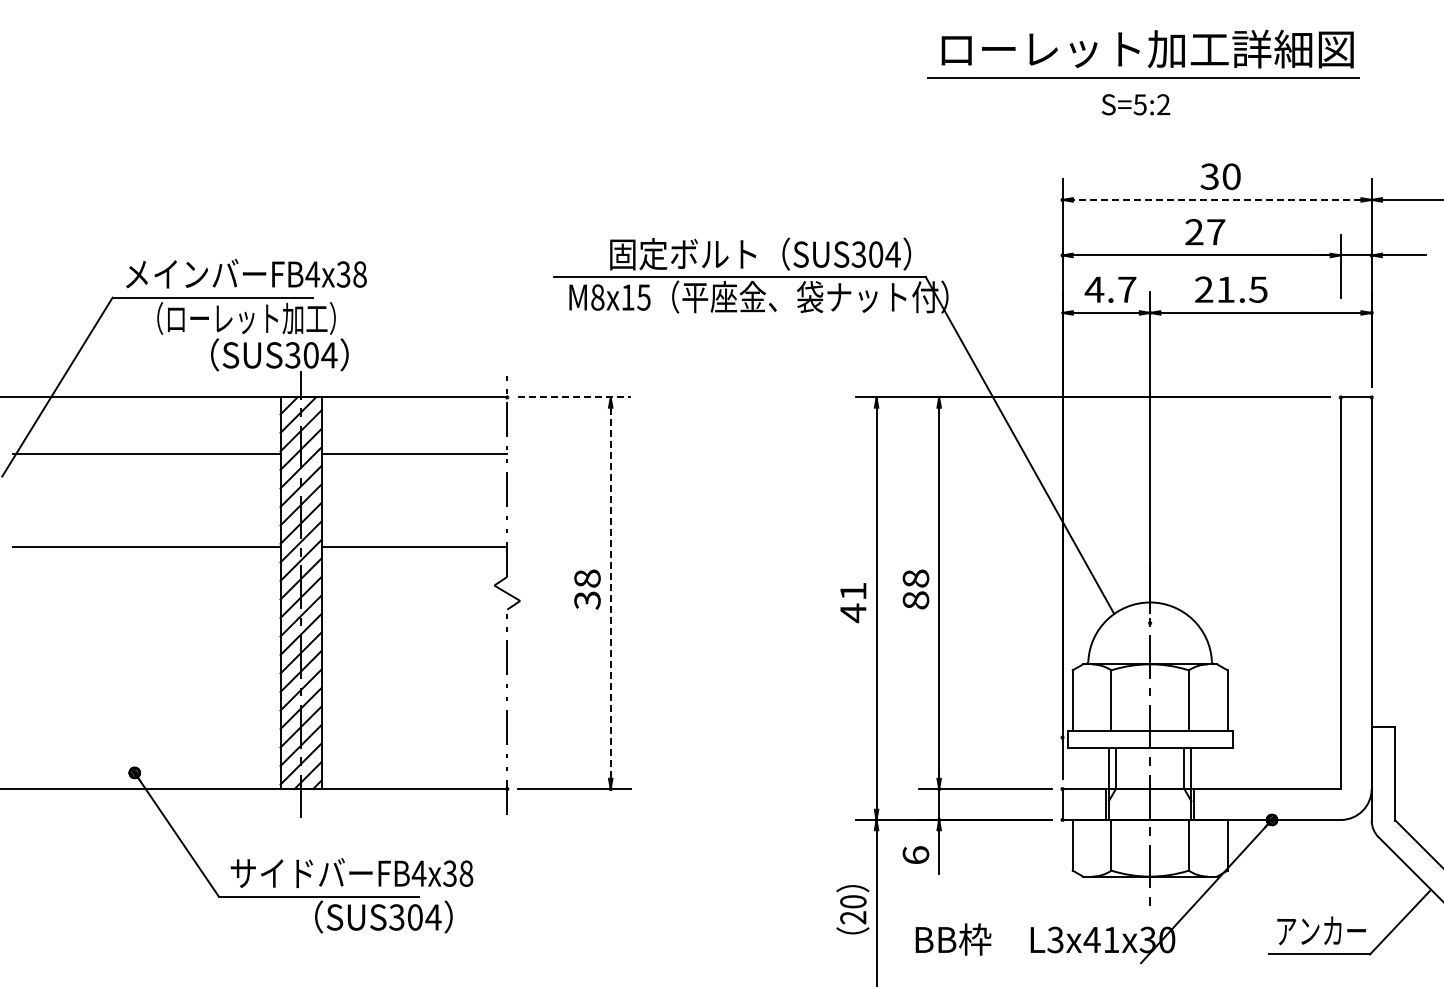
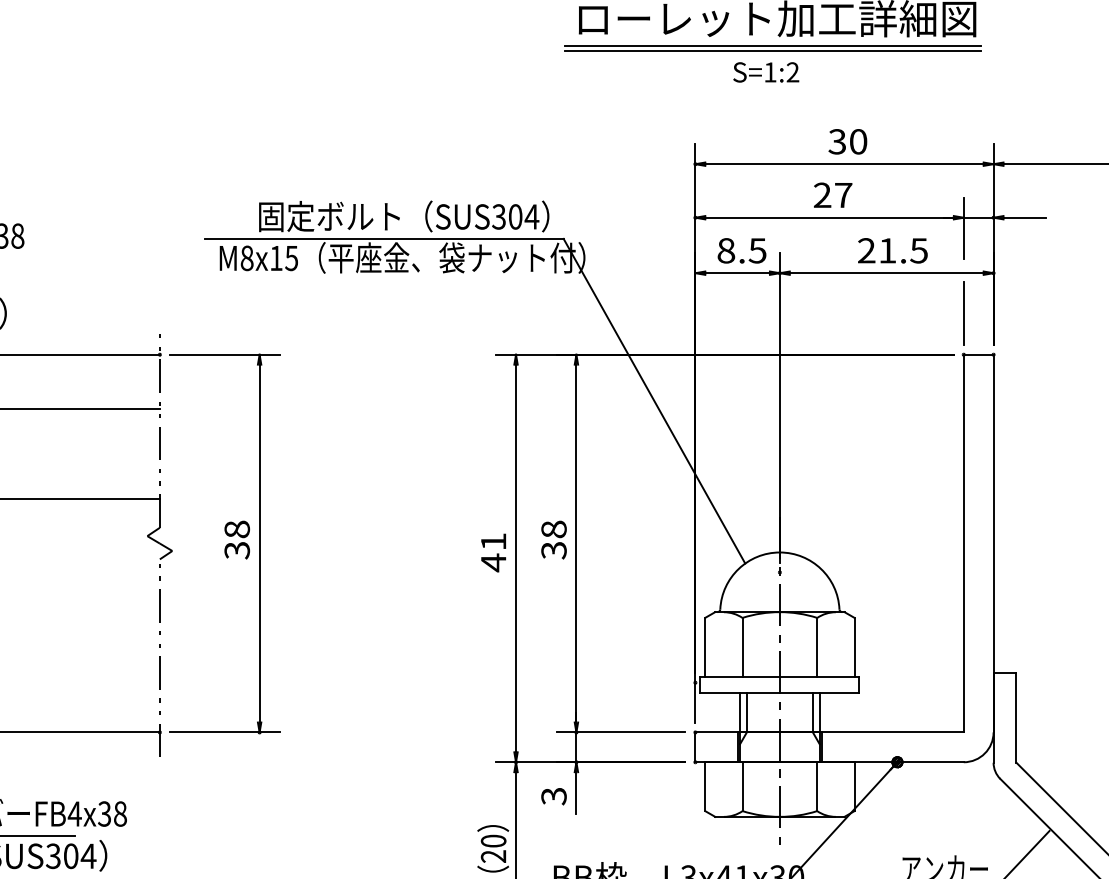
line: (1142, 83) -> (772, 51), added
text: (1139, 104) -> (769, 72), S=5:2 -> S=1:2
line: (1216, 199) -> (843, 163), dashed -> solid
text: (1110, 289) -> (741, 250), 4.7 -> 8.5
text: (1231, 289) -> (893, 250), moved
line: (1340, 354) -> (963, 313), added
line: (574, 397) -> (224, 354), dashed -> solid
line: (610, 593) -> (259, 543), dashed -> solid
text: (915, 600) -> (553, 550), 88 -> 38
text: (915, 855) -> (553, 796), 6 -> 3

